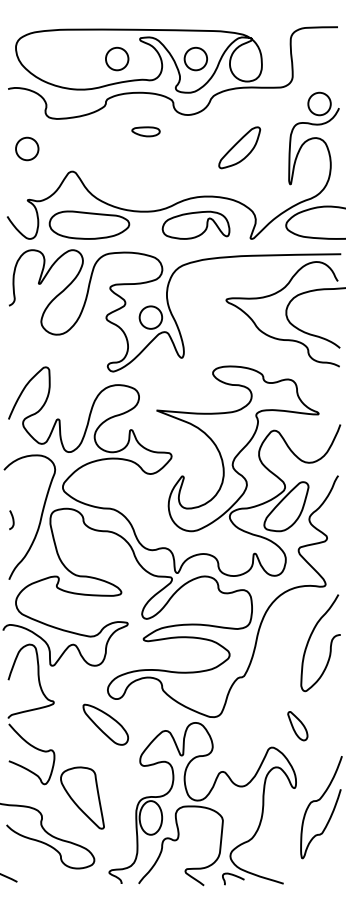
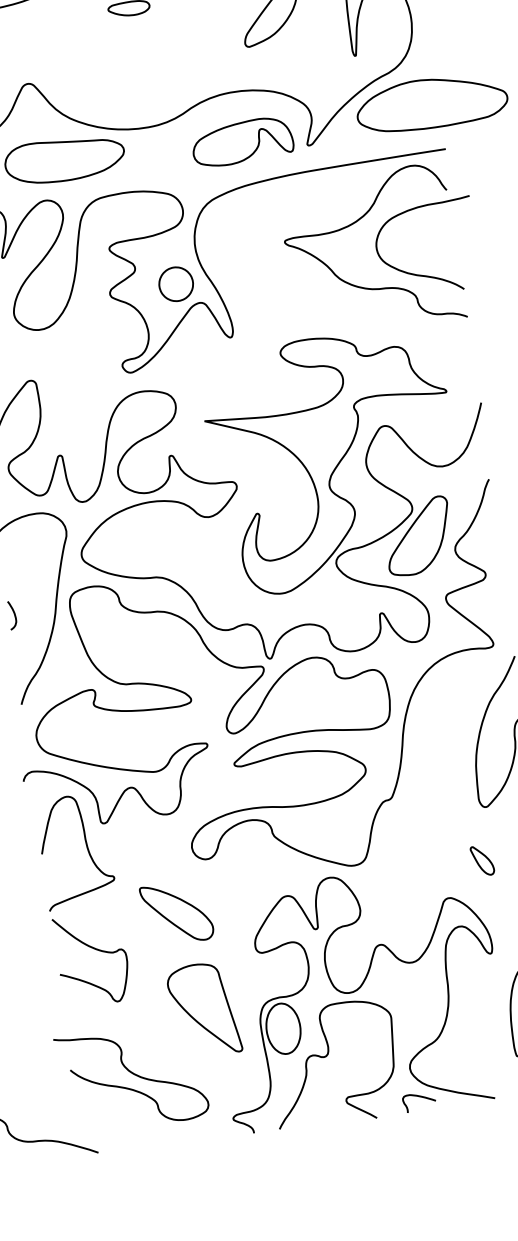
part: (195, 224) -> (241, 140), moved
part: (105, 724) -> (176, 912), moved
part: (297, 726) -> (482, 861), size x0.7
part: (82, 797) -> (204, 1009), moved

